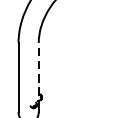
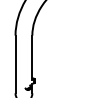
line: (38, 69) -> (32, 57), dashed -> solid

